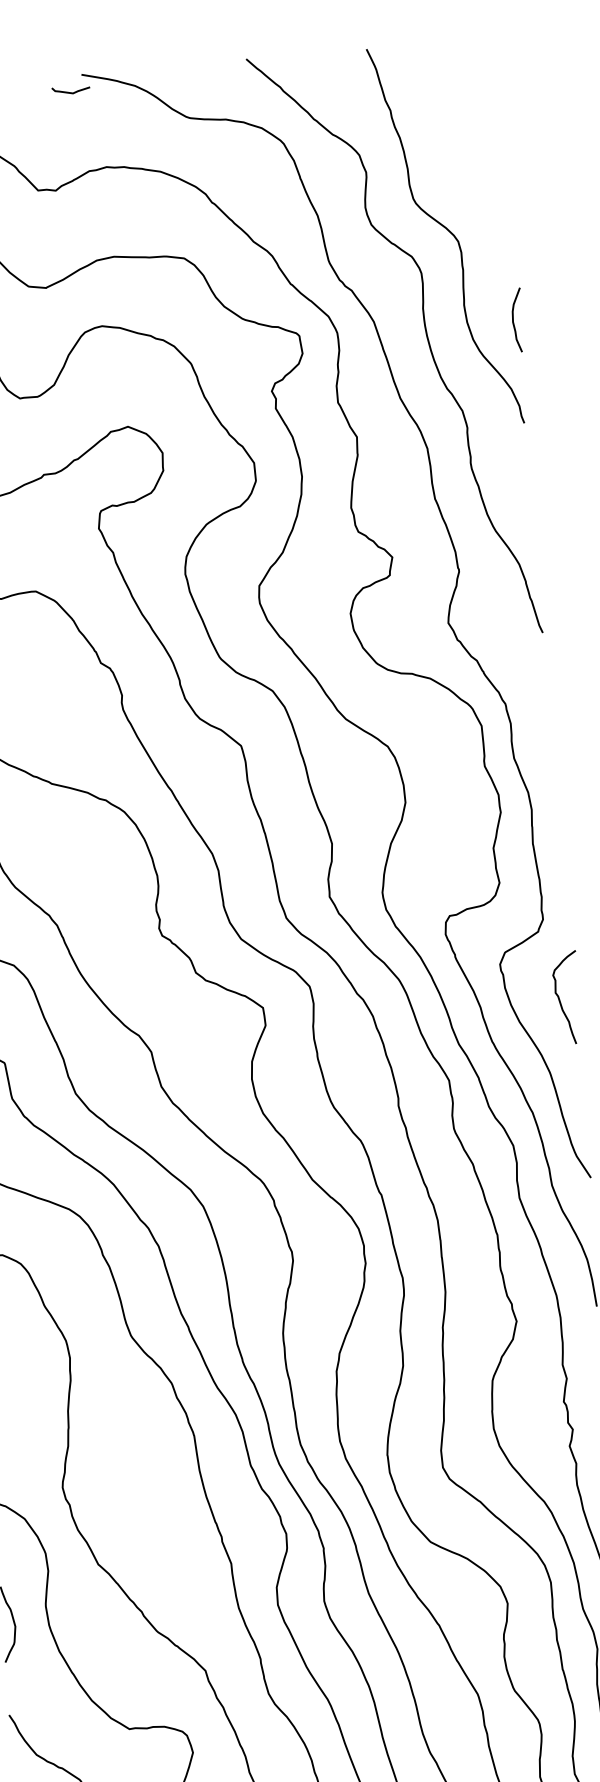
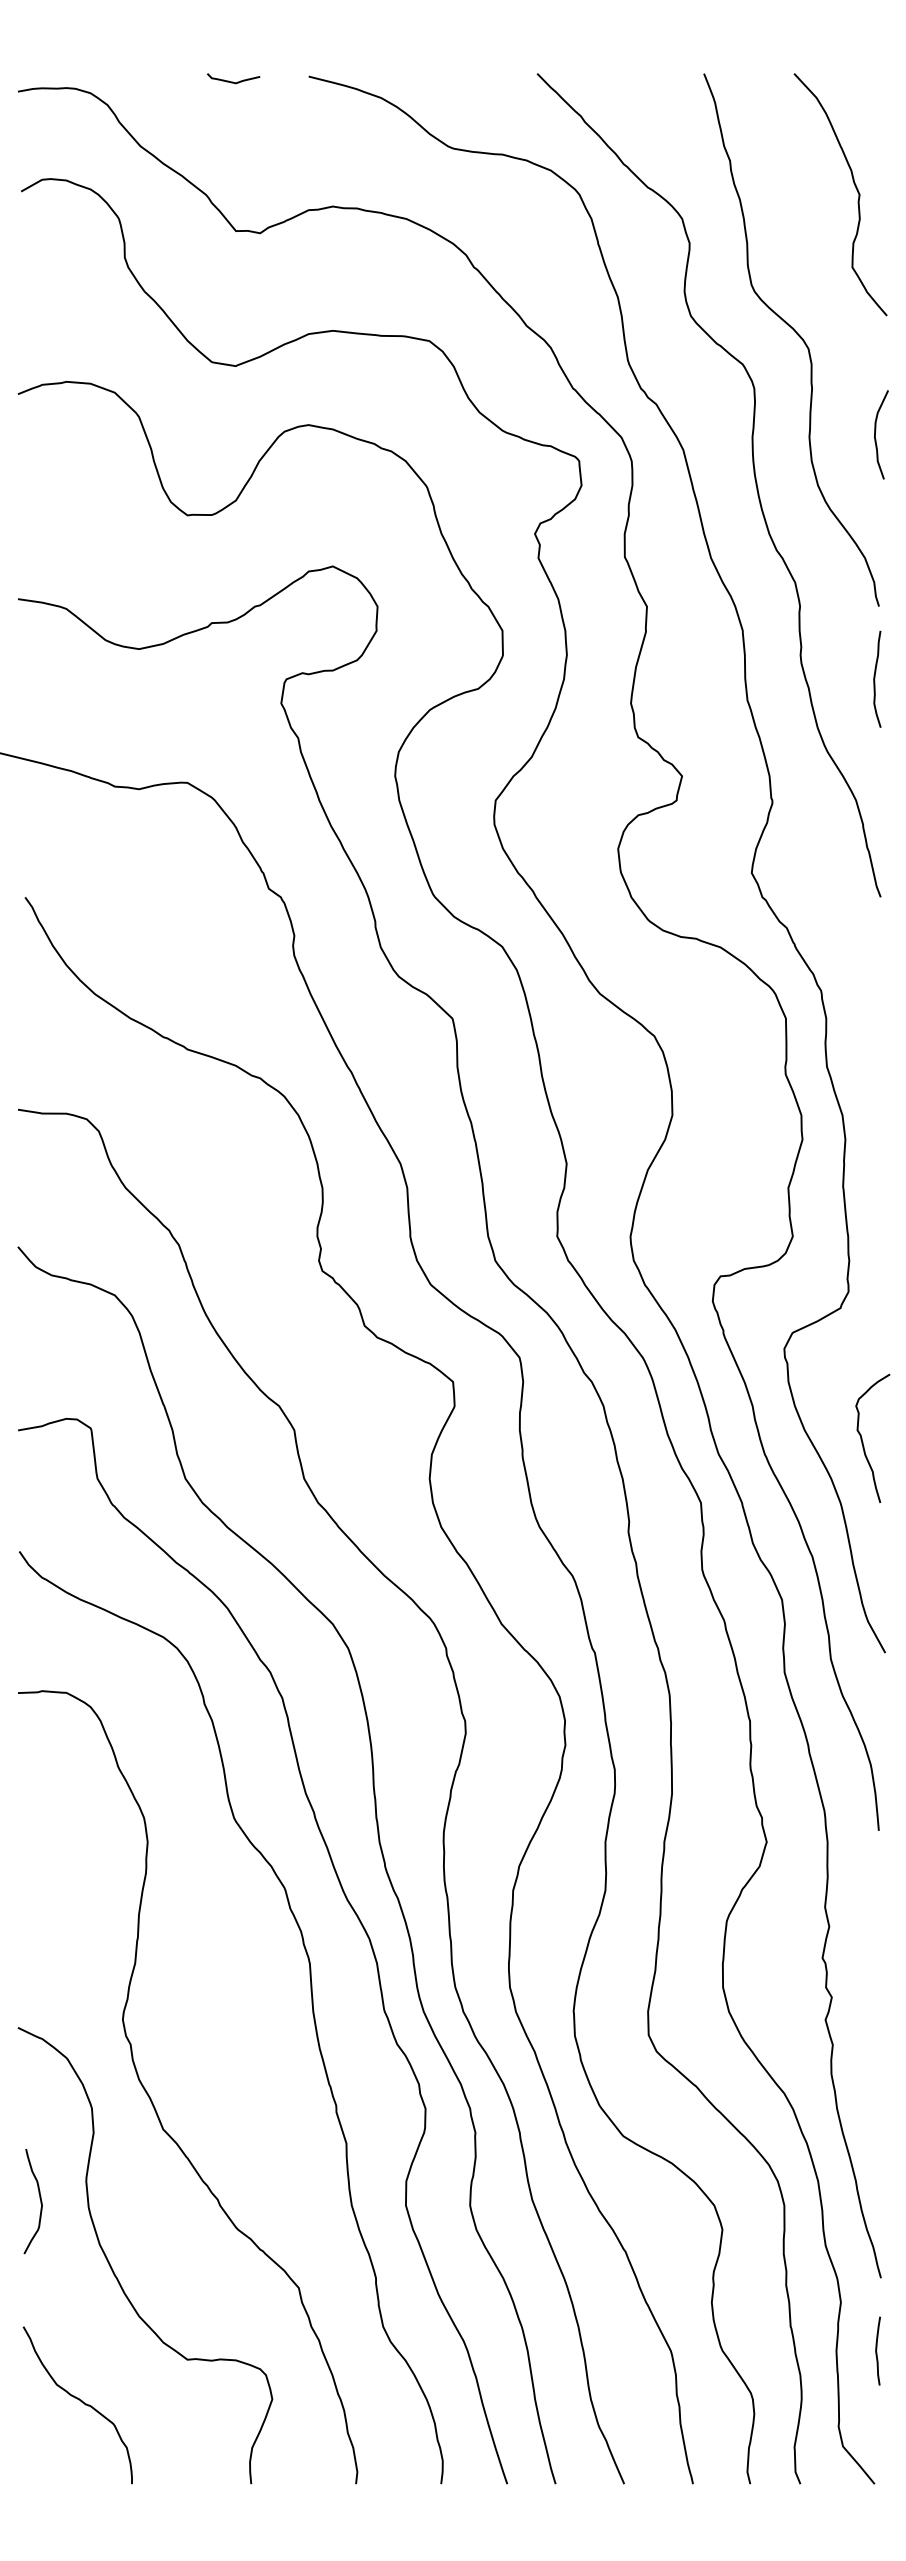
curve: (71, 92) -> (233, 81), moved
curve: (482, 123) -> (855, 188), added
curve: (513, 320) -> (875, 434), moved
curve: (526, 475) -> (875, 678), added
curve: (559, 997) -> (862, 1437), moved

